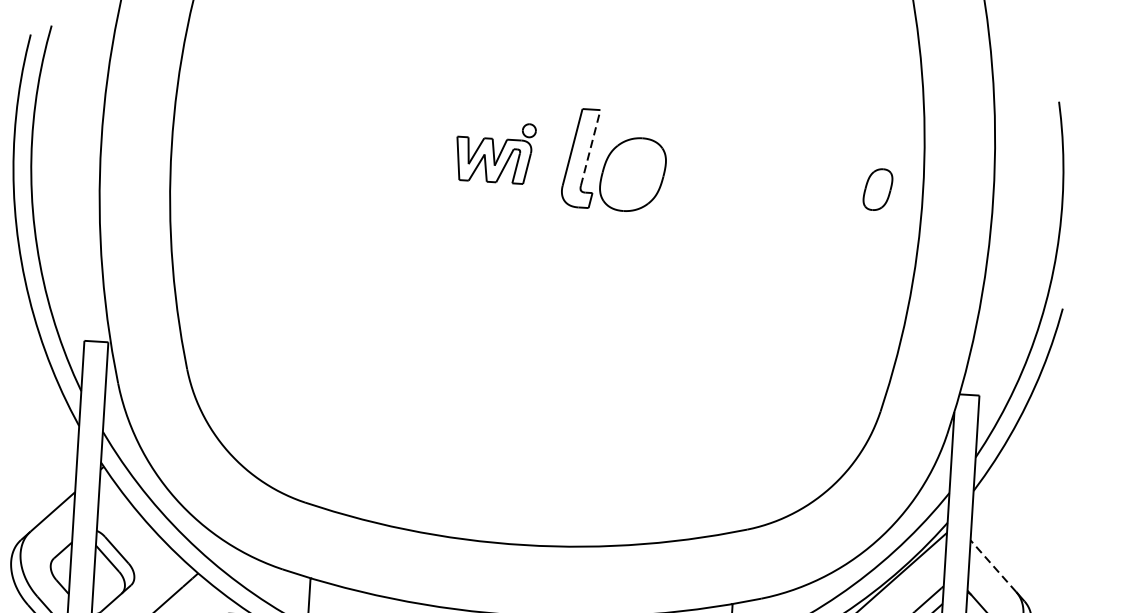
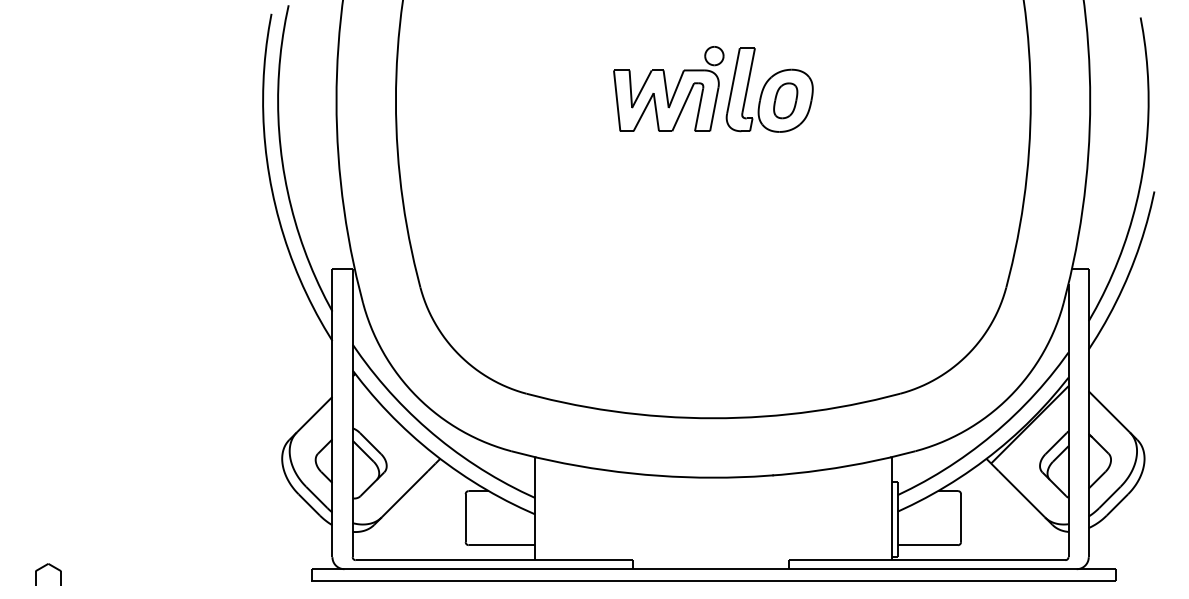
line: (590, 147) -> (748, 80), dashed -> solid
part: (495, 151) -> (668, 88), size x1.67
part: (877, 189) -> (785, 100), moved
line: (992, 565) -> (1108, 411), dashed -> solid

